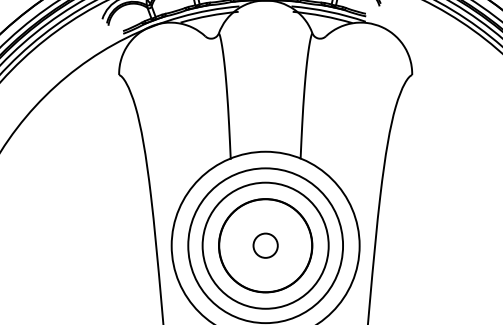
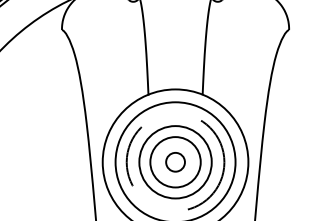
circle: (265, 245) -> (175, 162), size x0.7
circle: (265, 245) -> (175, 162), solid -> dashed

